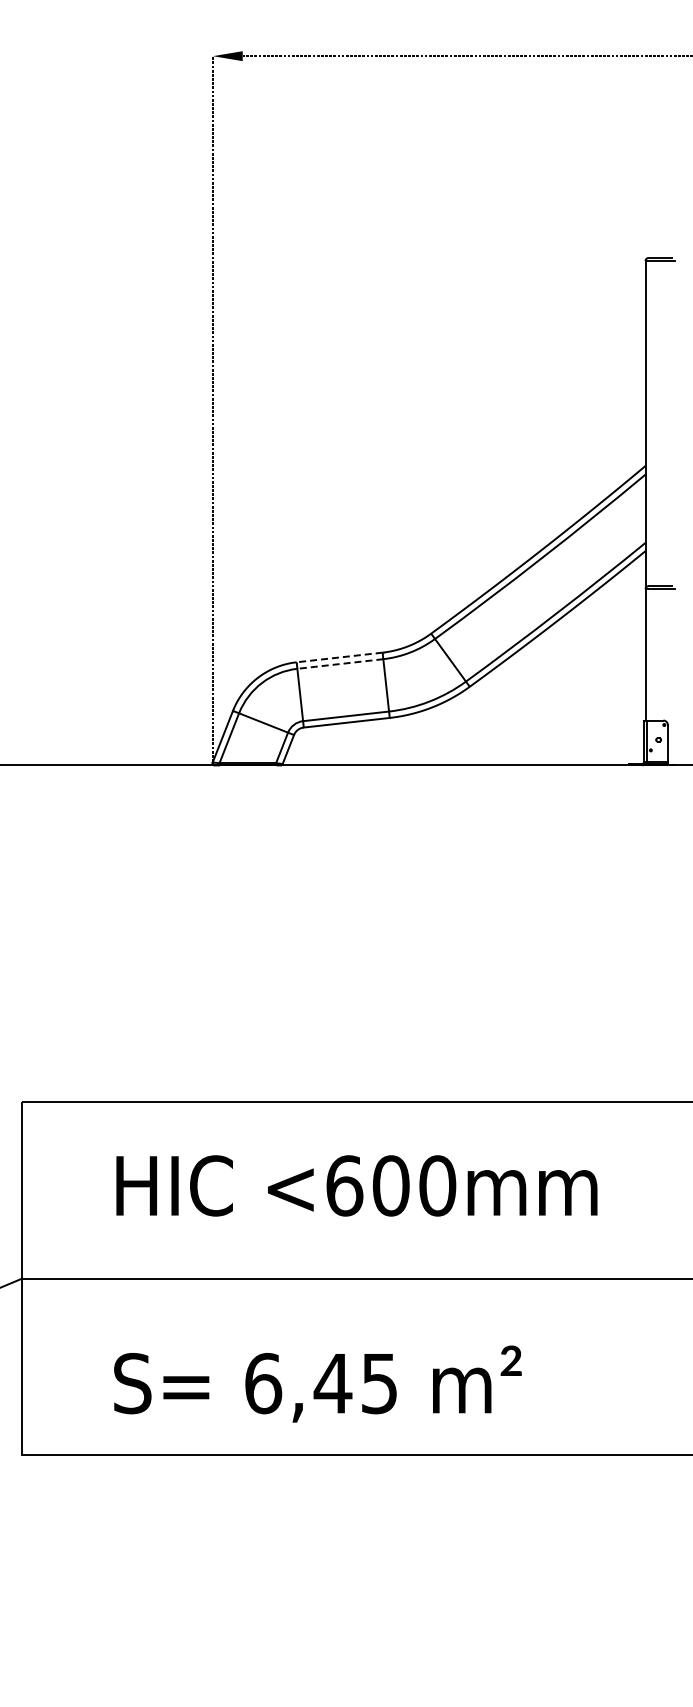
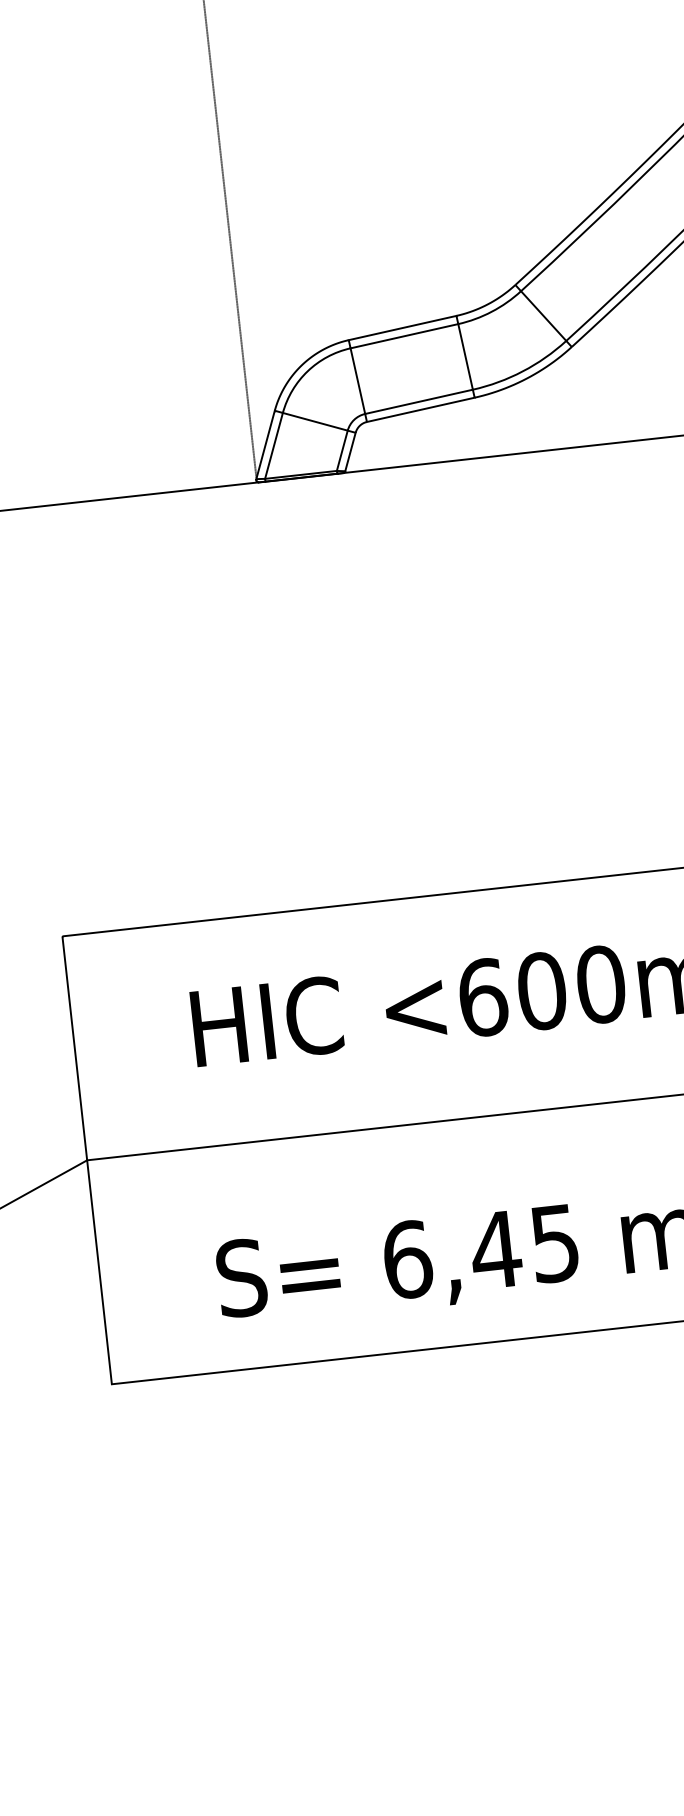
line: (339, 657) -> (402, 328), dashed -> solid
line: (339, 664) -> (403, 336), dashed -> solid

